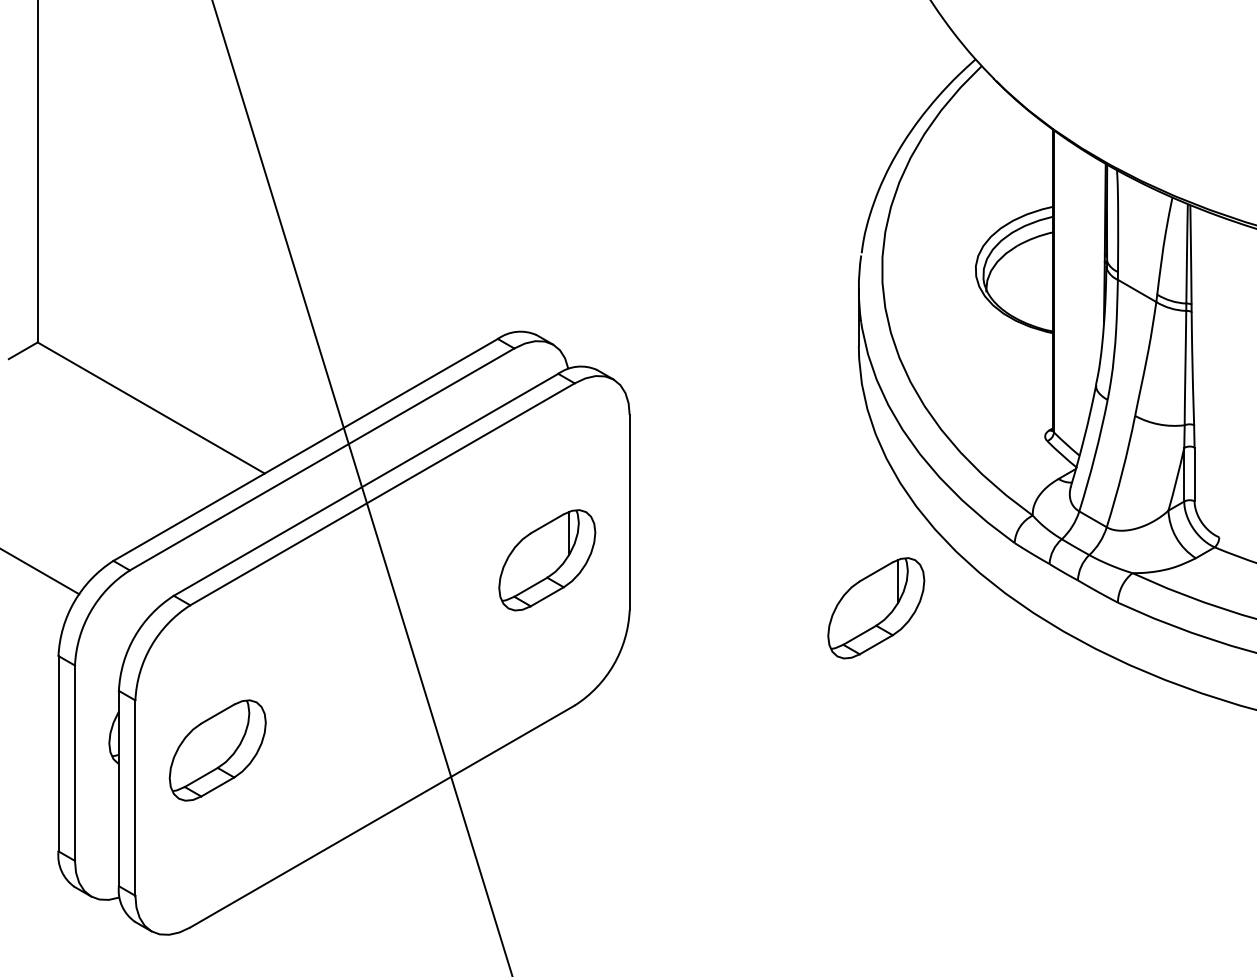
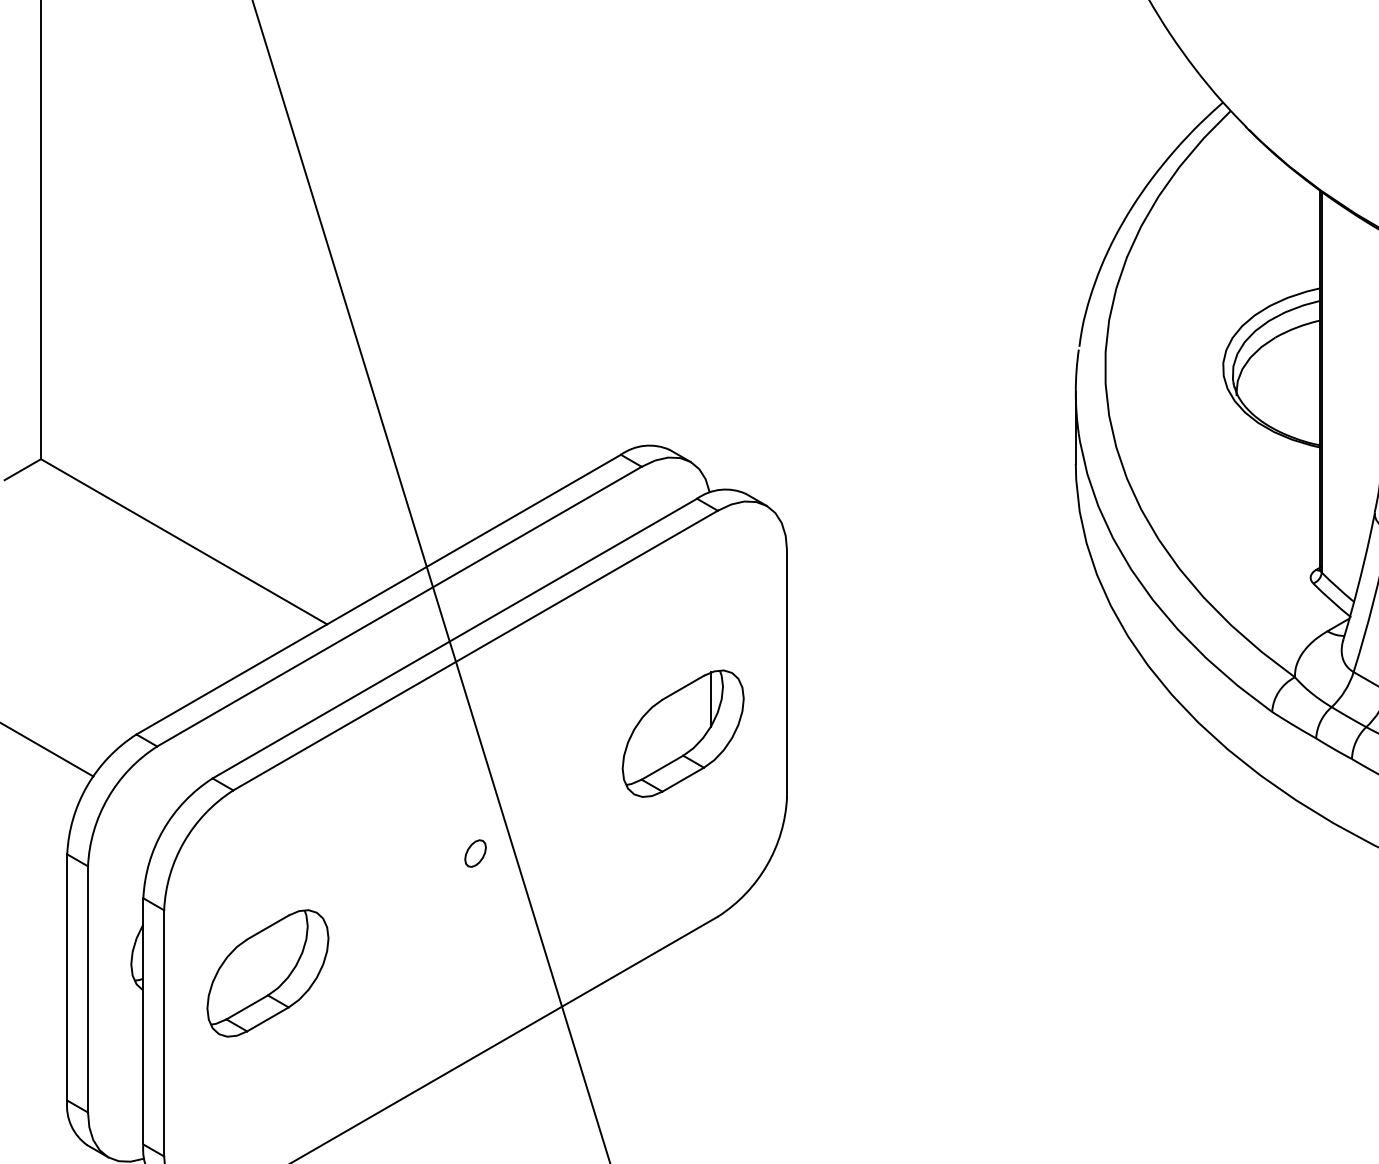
part: (876, 608) -> (1098, 794), removed
part: (382, 655) -> (475, 853), added

